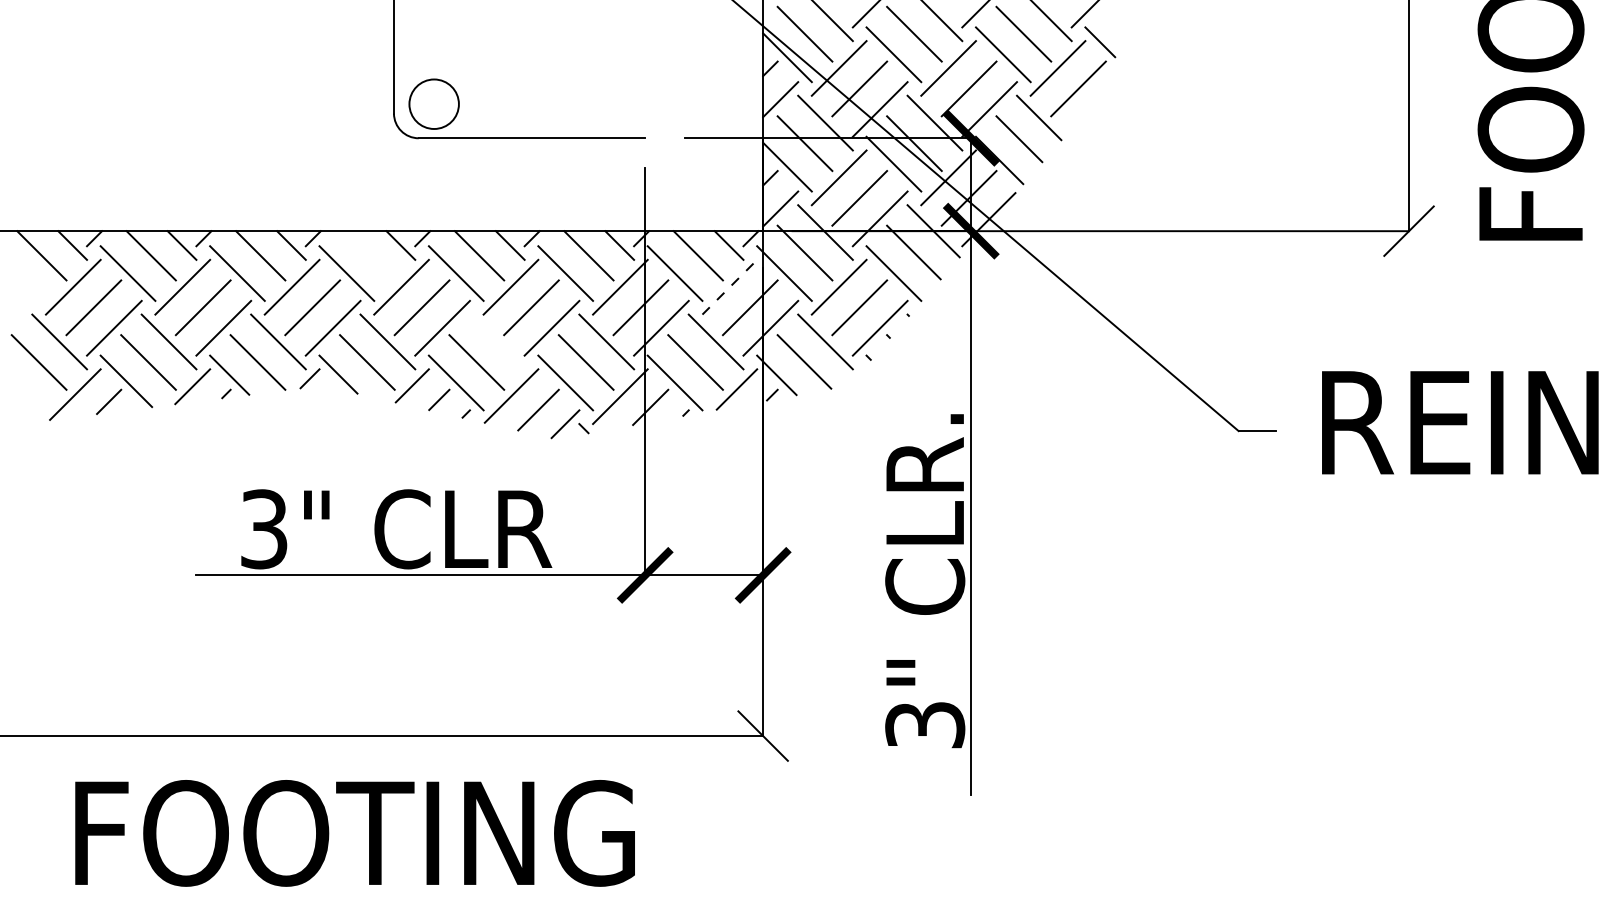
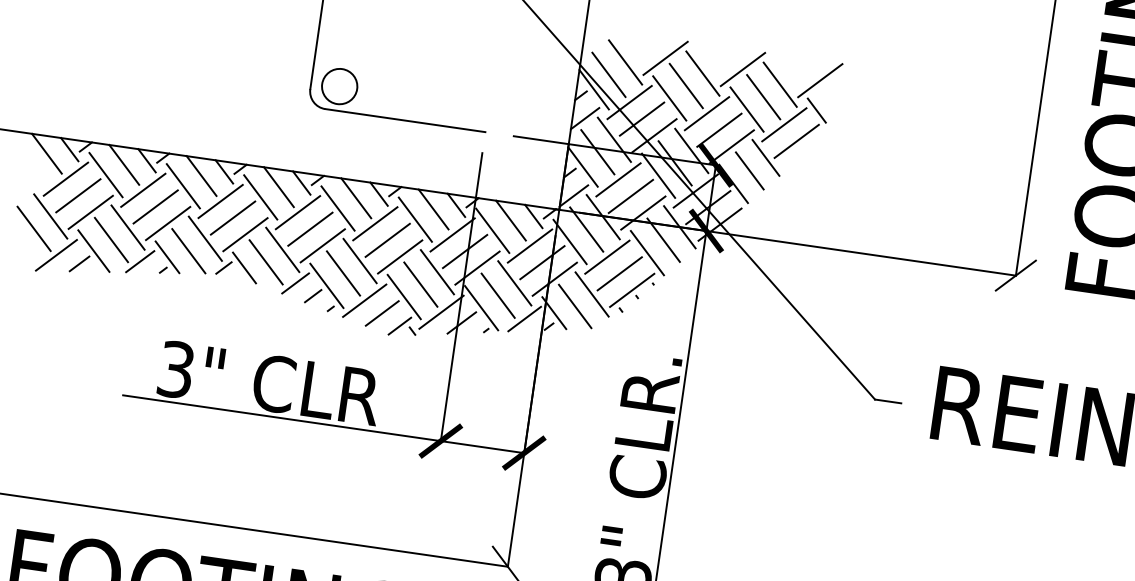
line: (369, 255) -> (278, 186), added
line: (729, 287) -> (529, 246), dashed -> solid
line: (496, 341) -> (359, 260), added

